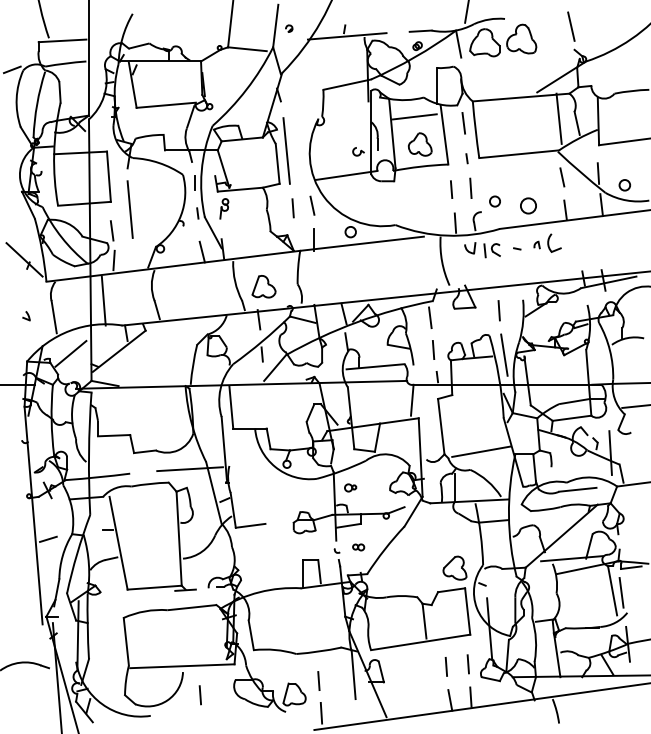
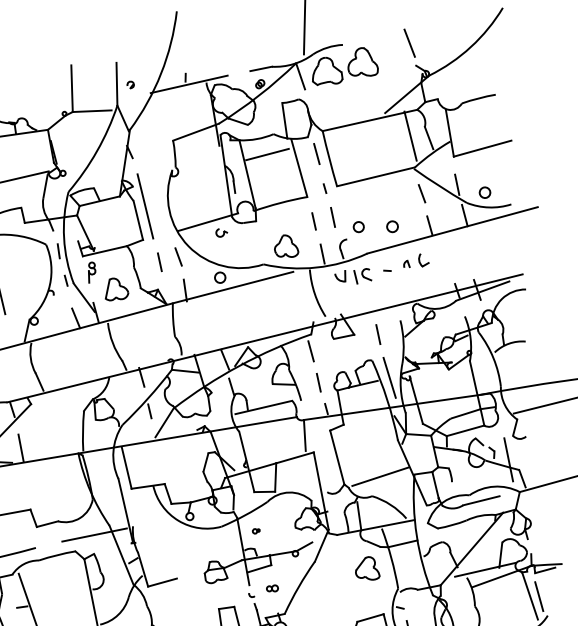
part: (419, 144) -> (285, 246), moved
part: (358, 151) -> (221, 232), moved
circle: (528, 205) -> (392, 226), size x0.71
part: (554, 243) -> (423, 260), size x0.71
part: (263, 286) -> (115, 288), moved
line: (129, 372) -> (20, 447), added
part: (350, 488) -> (256, 531), size x0.62
part: (454, 567) -> (366, 568), moved

